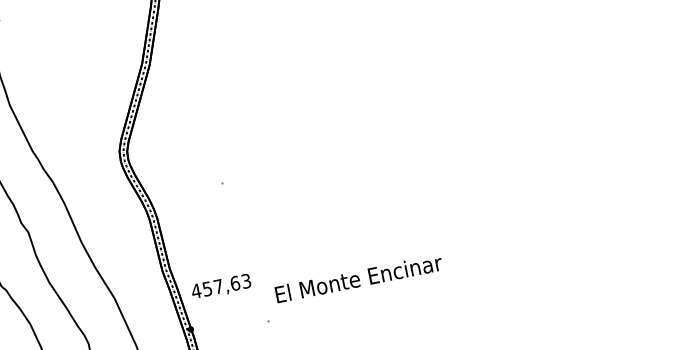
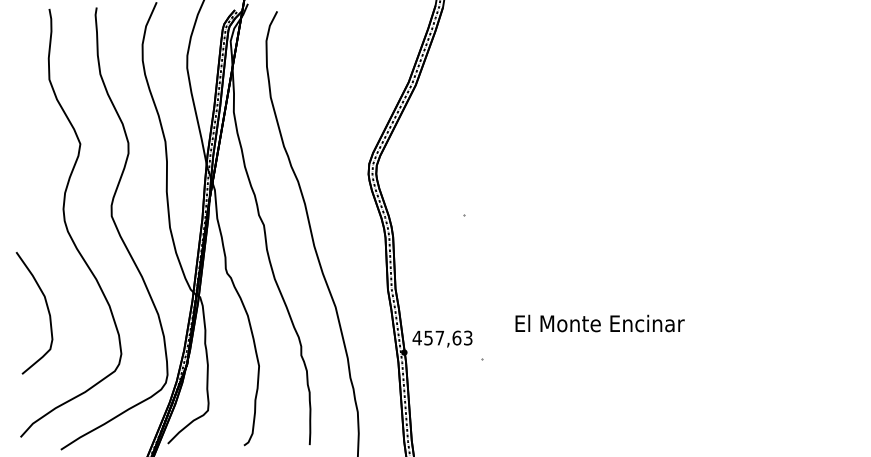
text: (358, 278) -> (599, 323), moved
text: (221, 286) -> (442, 338), moved

